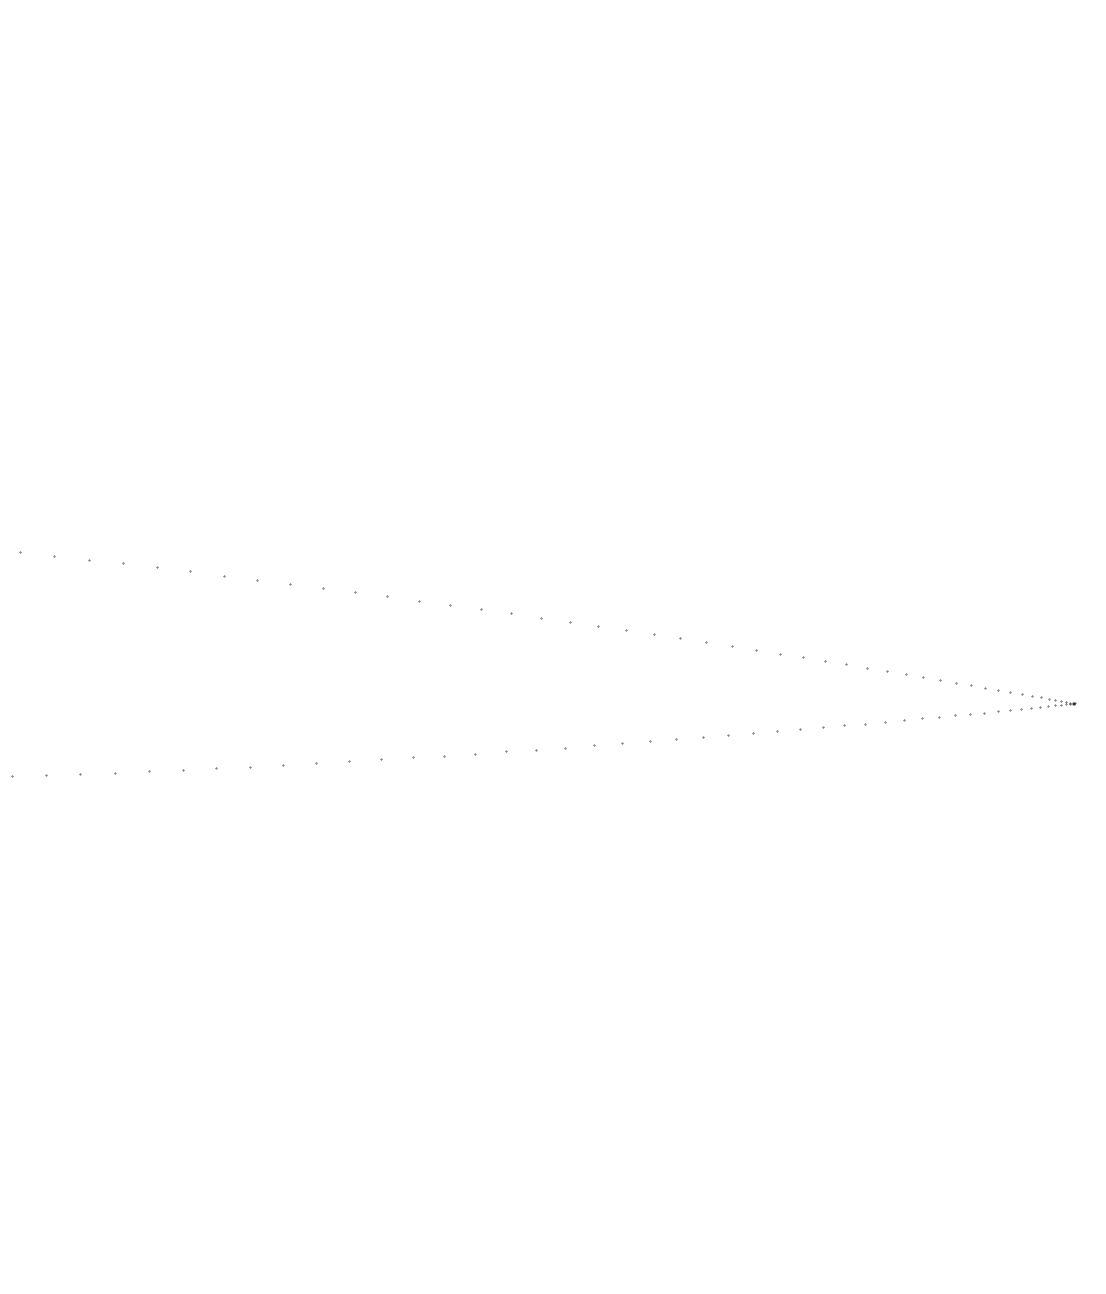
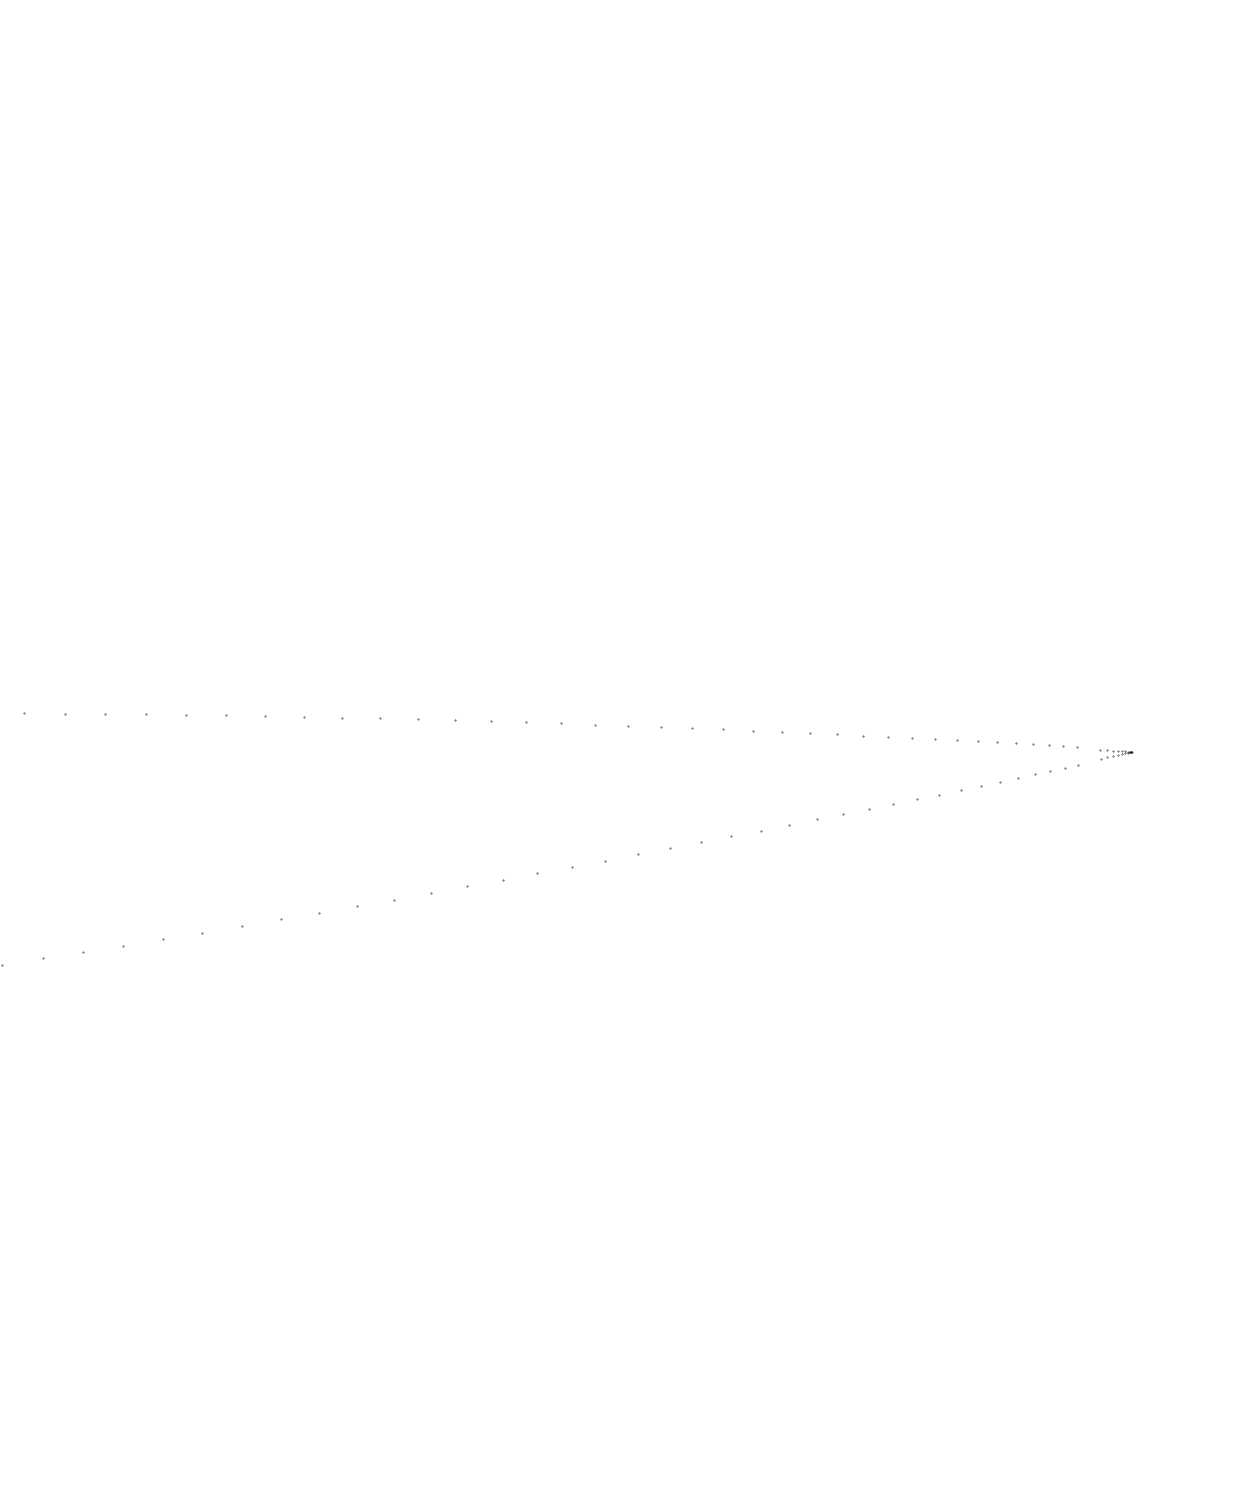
part: (1053, 702) -> (1116, 752), size x0.6

